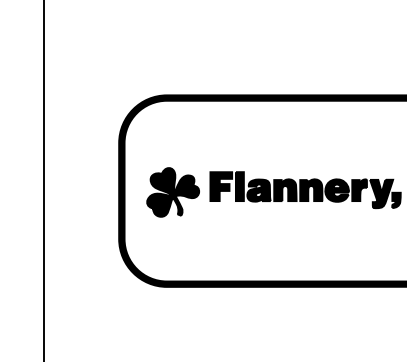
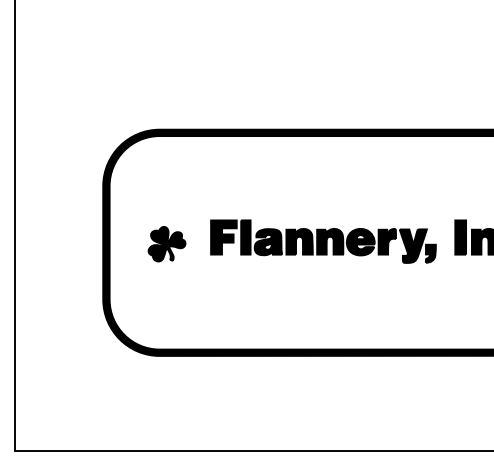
part: (172, 191) -> (166, 243), size x0.6

